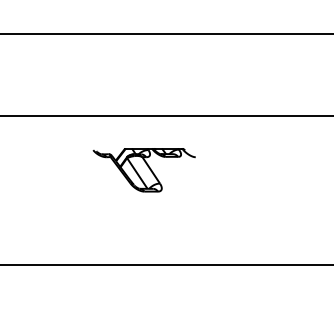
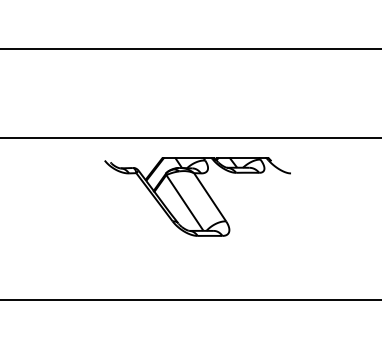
part: (144, 169) -> (197, 196), size x1.67

